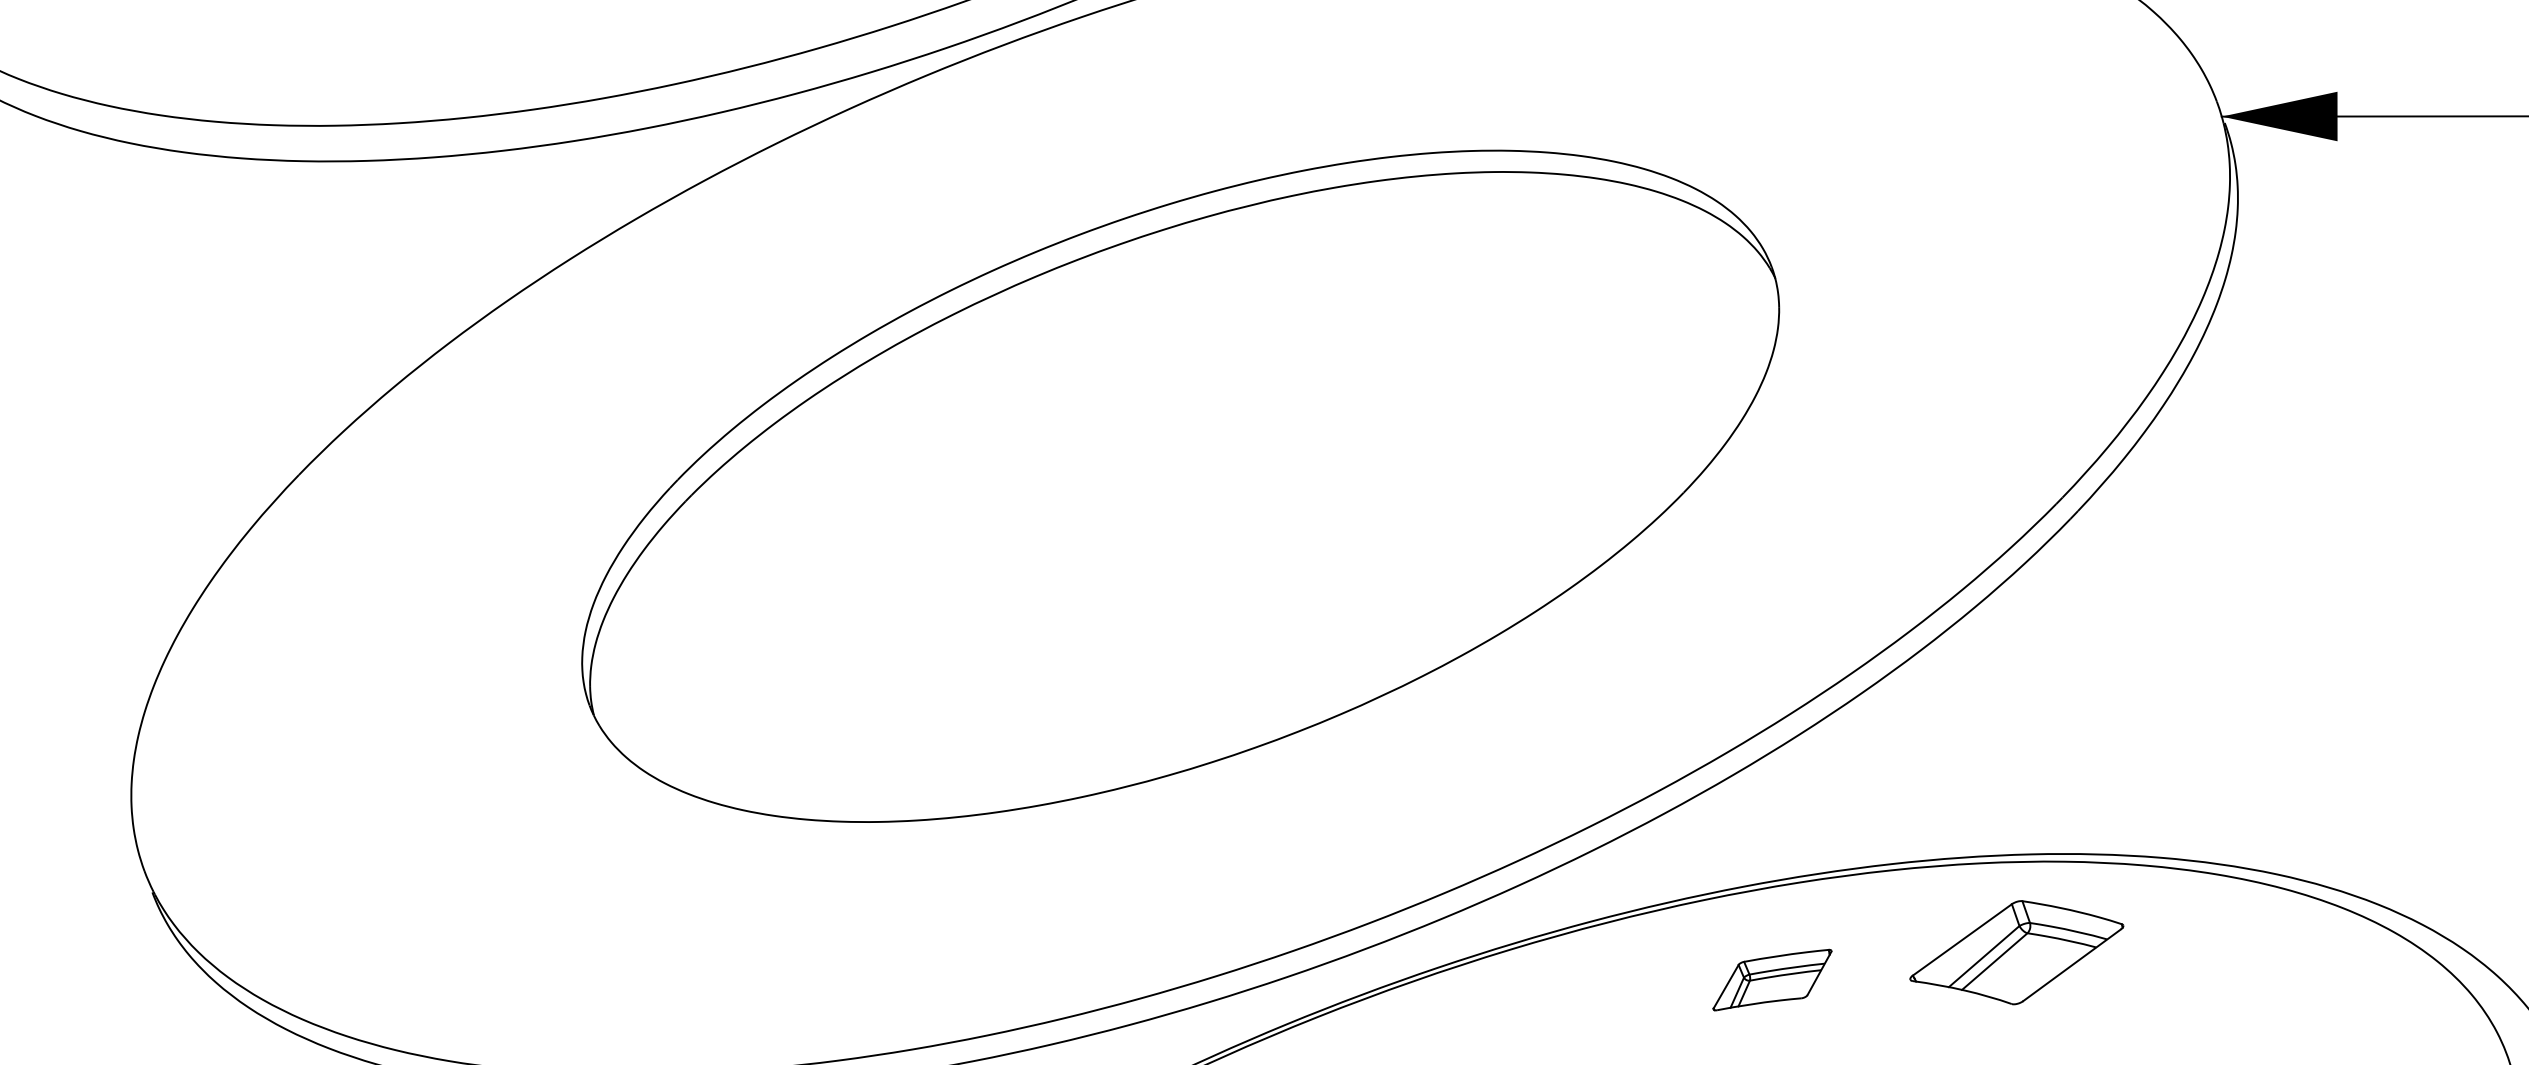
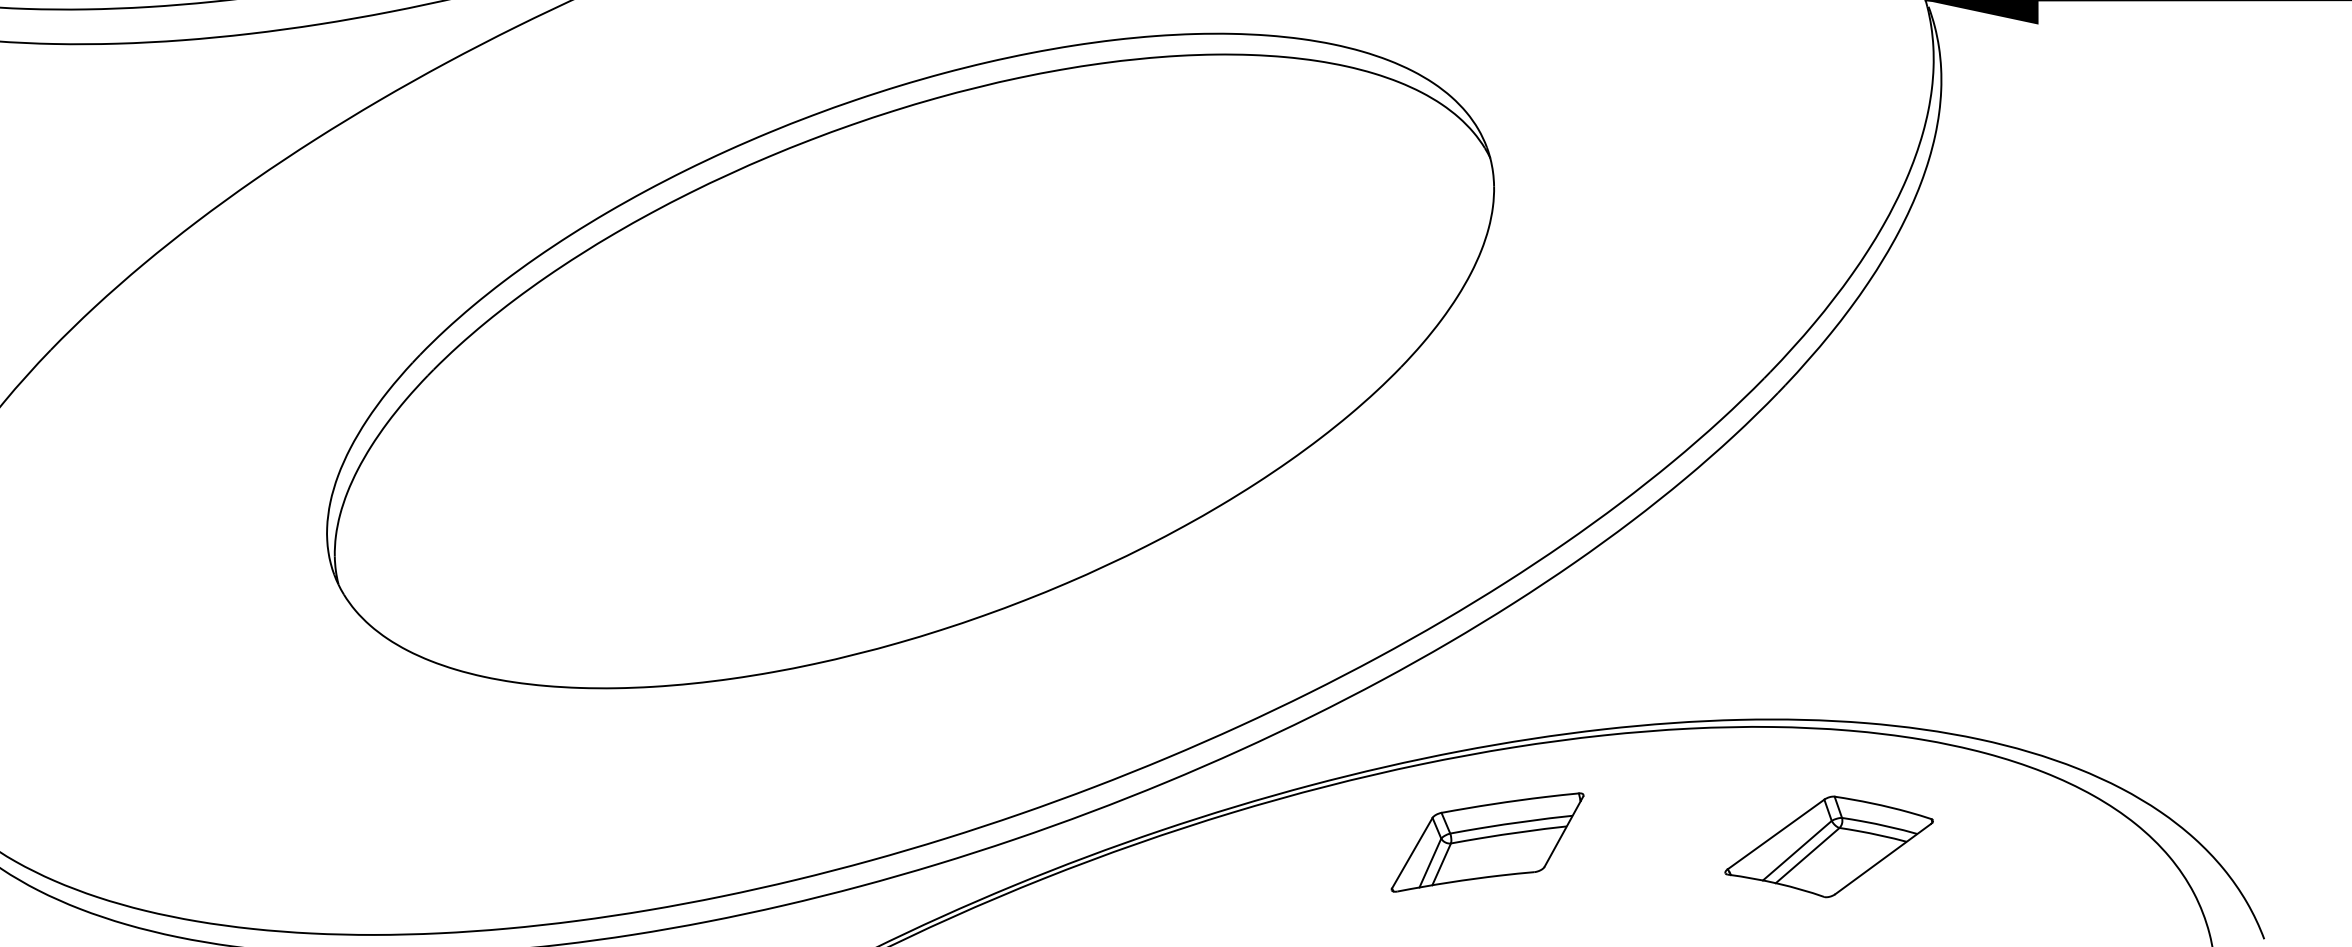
part: (2016, 952) -> (1828, 846), moved
part: (1772, 979) -> (1487, 841), size x1.67

